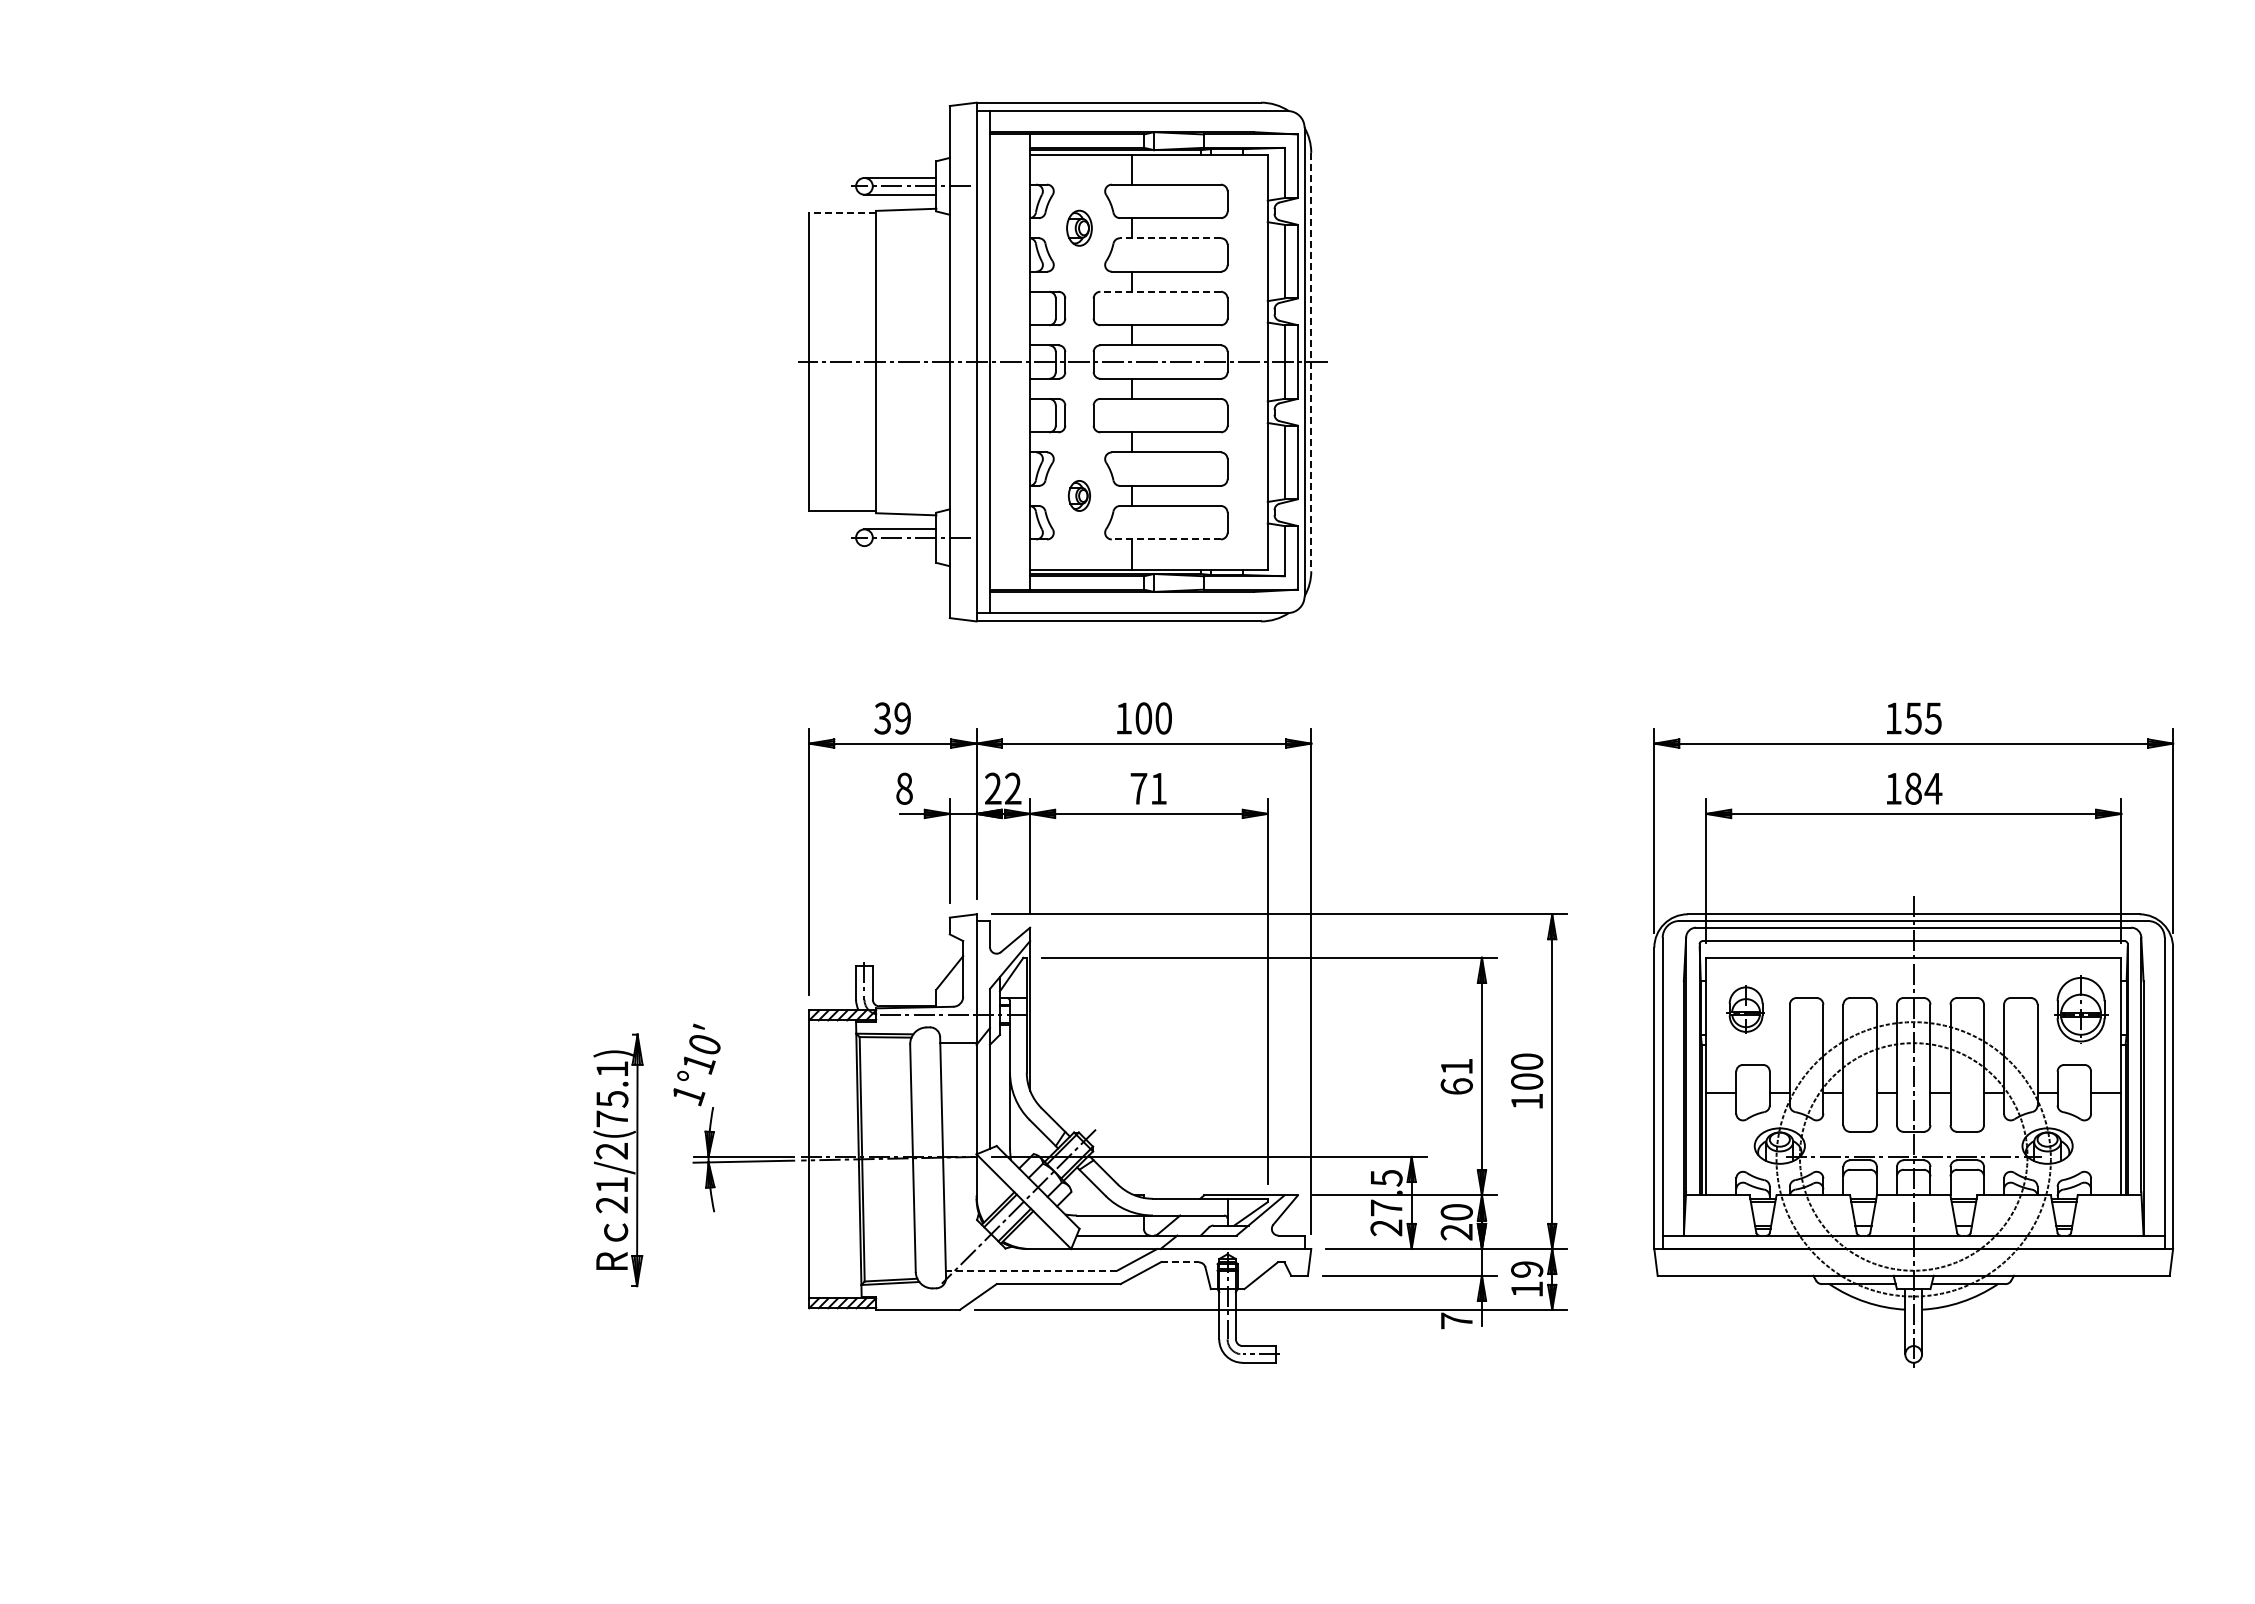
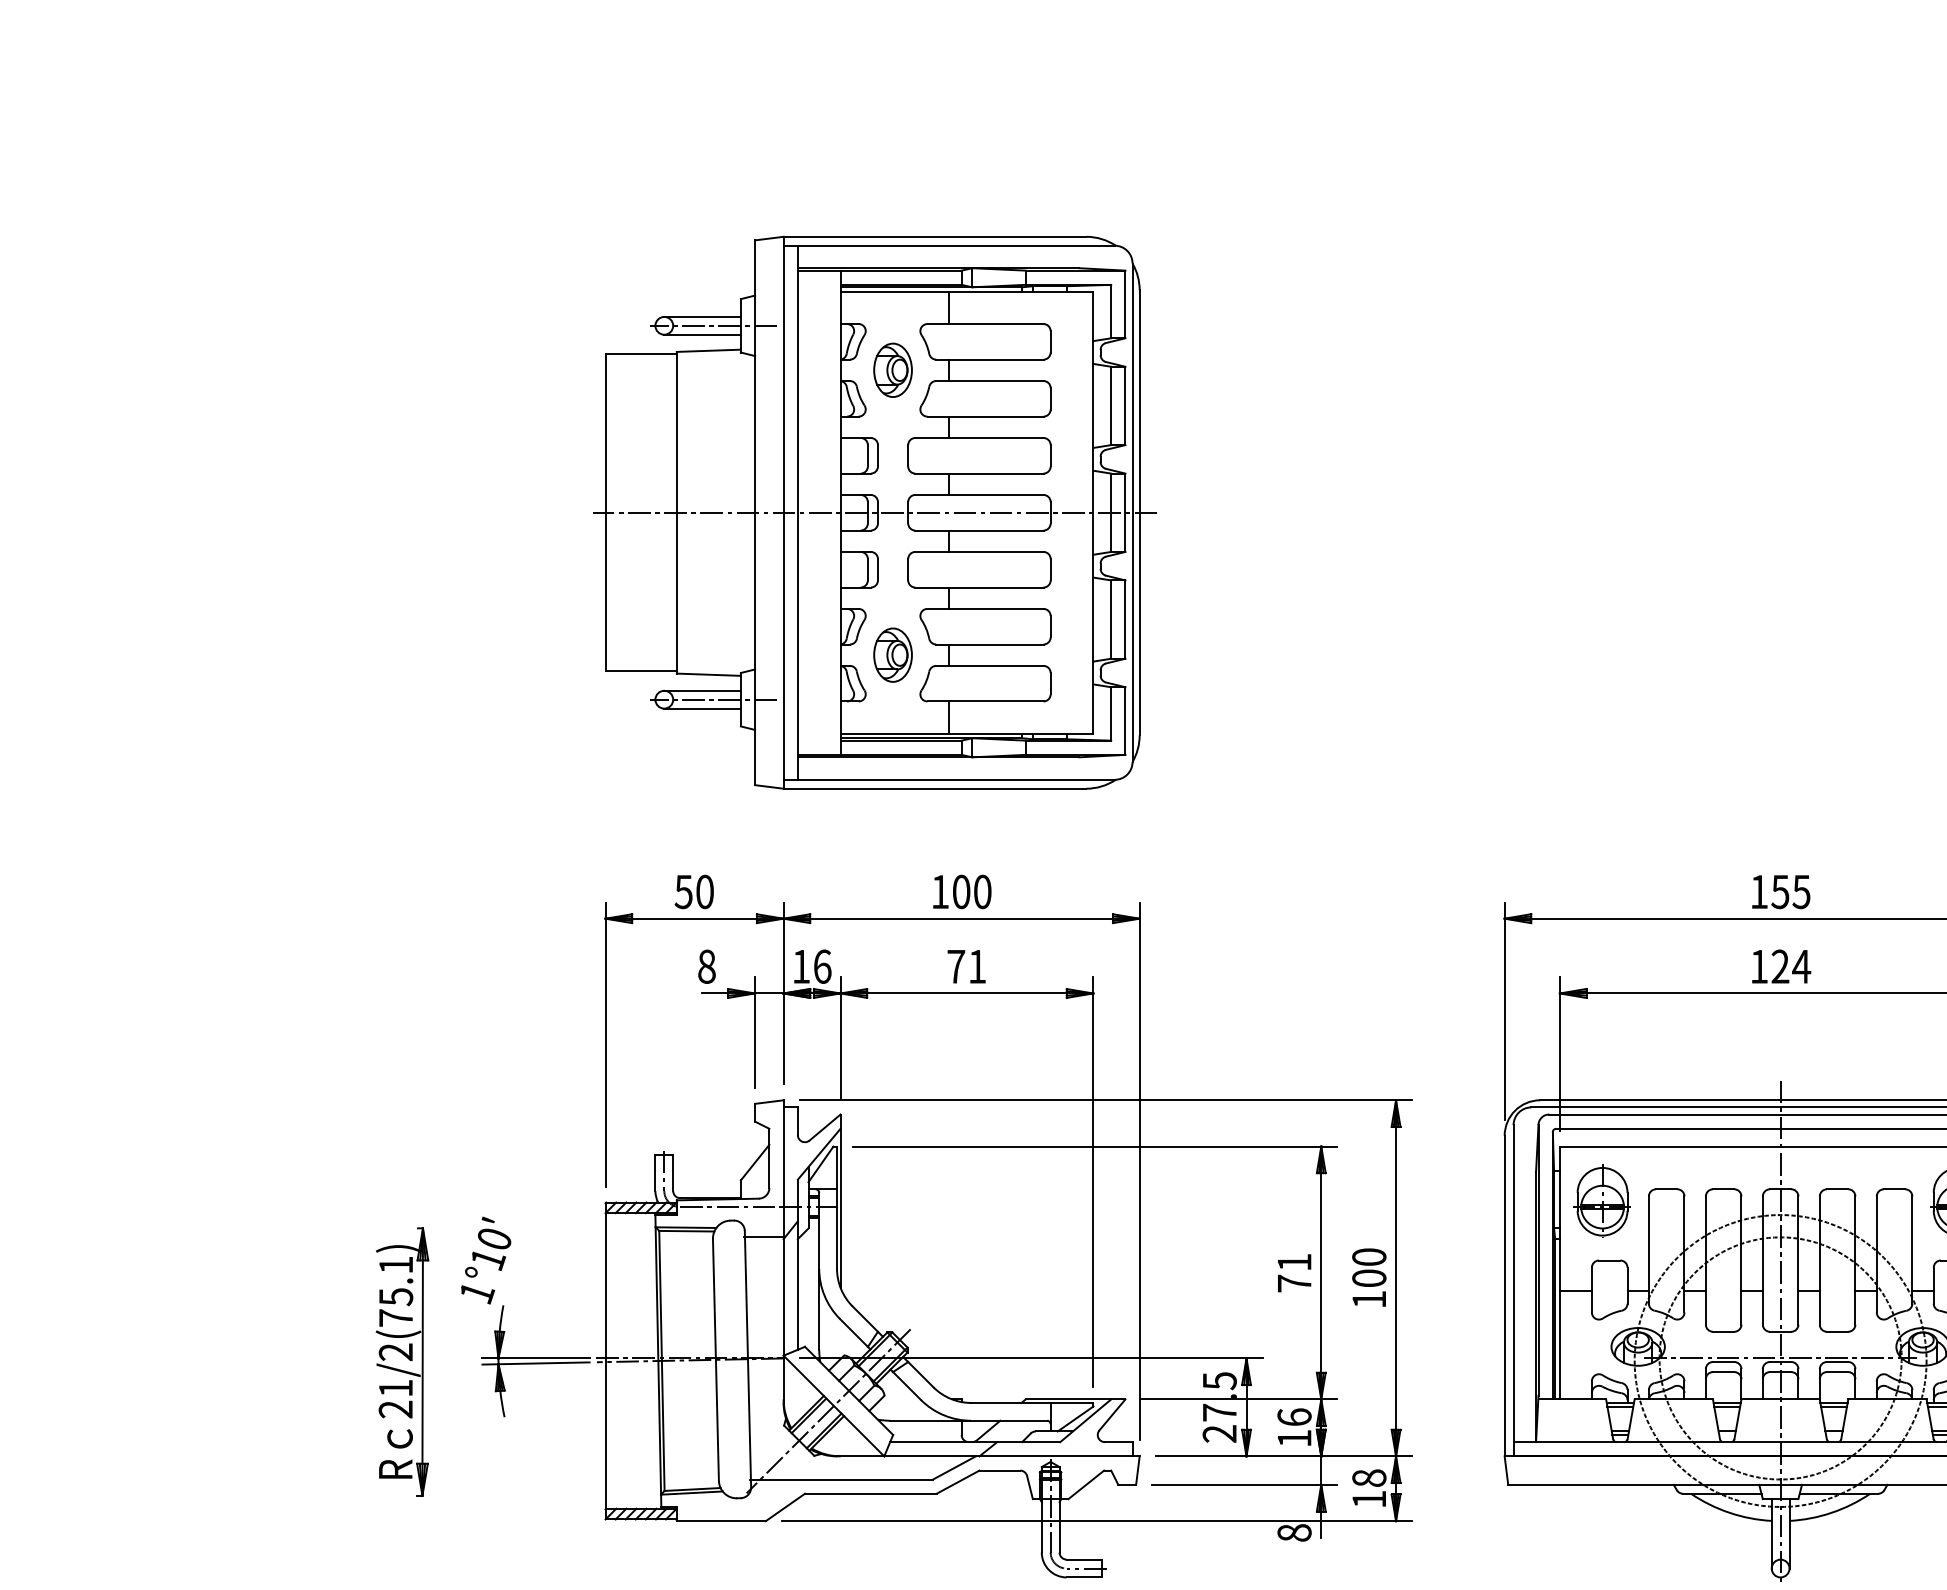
line: (842, 213) -> (640, 354), dashed -> solid
part: (1079, 228) -> (893, 370), size x1.43
line: (1169, 238) -> (988, 381), dashed -> solid
line: (1160, 291) -> (979, 437), dashed -> solid
line: (1311, 362) -> (1139, 513), dashed -> solid
part: (1079, 495) -> (893, 654), size x1.67
line: (1166, 539) -> (985, 701), dashed -> solid
line: (900, 546) -> (702, 708), added
text: (892, 718) -> (694, 891), 39 -> 50
text: (1003, 788) -> (812, 966), 22 -> 16
text: (1913, 788) -> (1780, 966), 184 -> 124
part: (1745, 1009) -> (1601, 1201), size x1.43
text: (1456, 1086) -> (1294, 1283), 61 -> 71
text: (1456, 1221) -> (1294, 1427), 20 -> 16
line: (1180, 1262) -> (1000, 1470), dashed -> solid
text: (1527, 1269) -> (1369, 1478), 19 -> 18
line: (1031, 1270) -> (842, 1479), dashed -> solid
text: (1456, 1320) -> (1294, 1532), 7 -> 8

